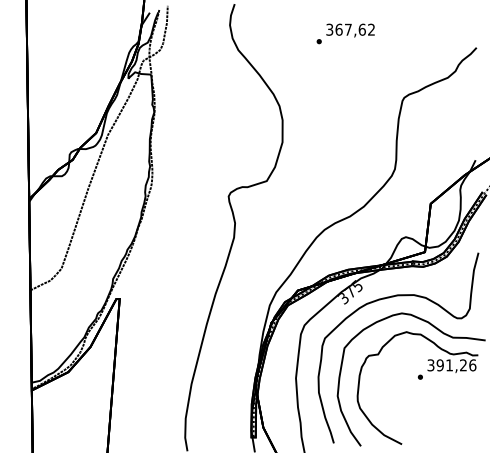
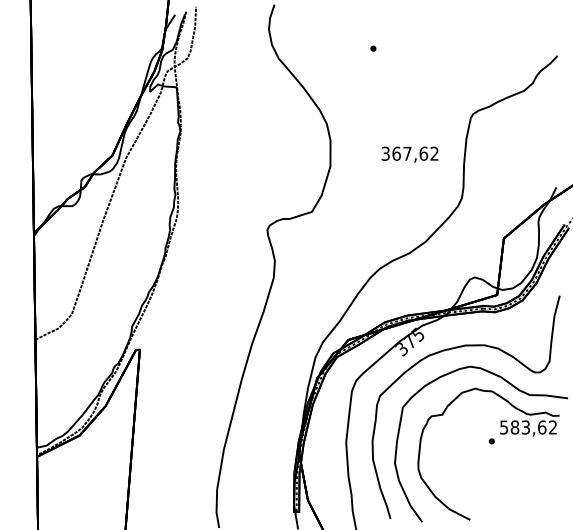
text: (350, 30) -> (409, 154), moved
text: (451, 365) -> (528, 427), 391,26 -> 583,62

